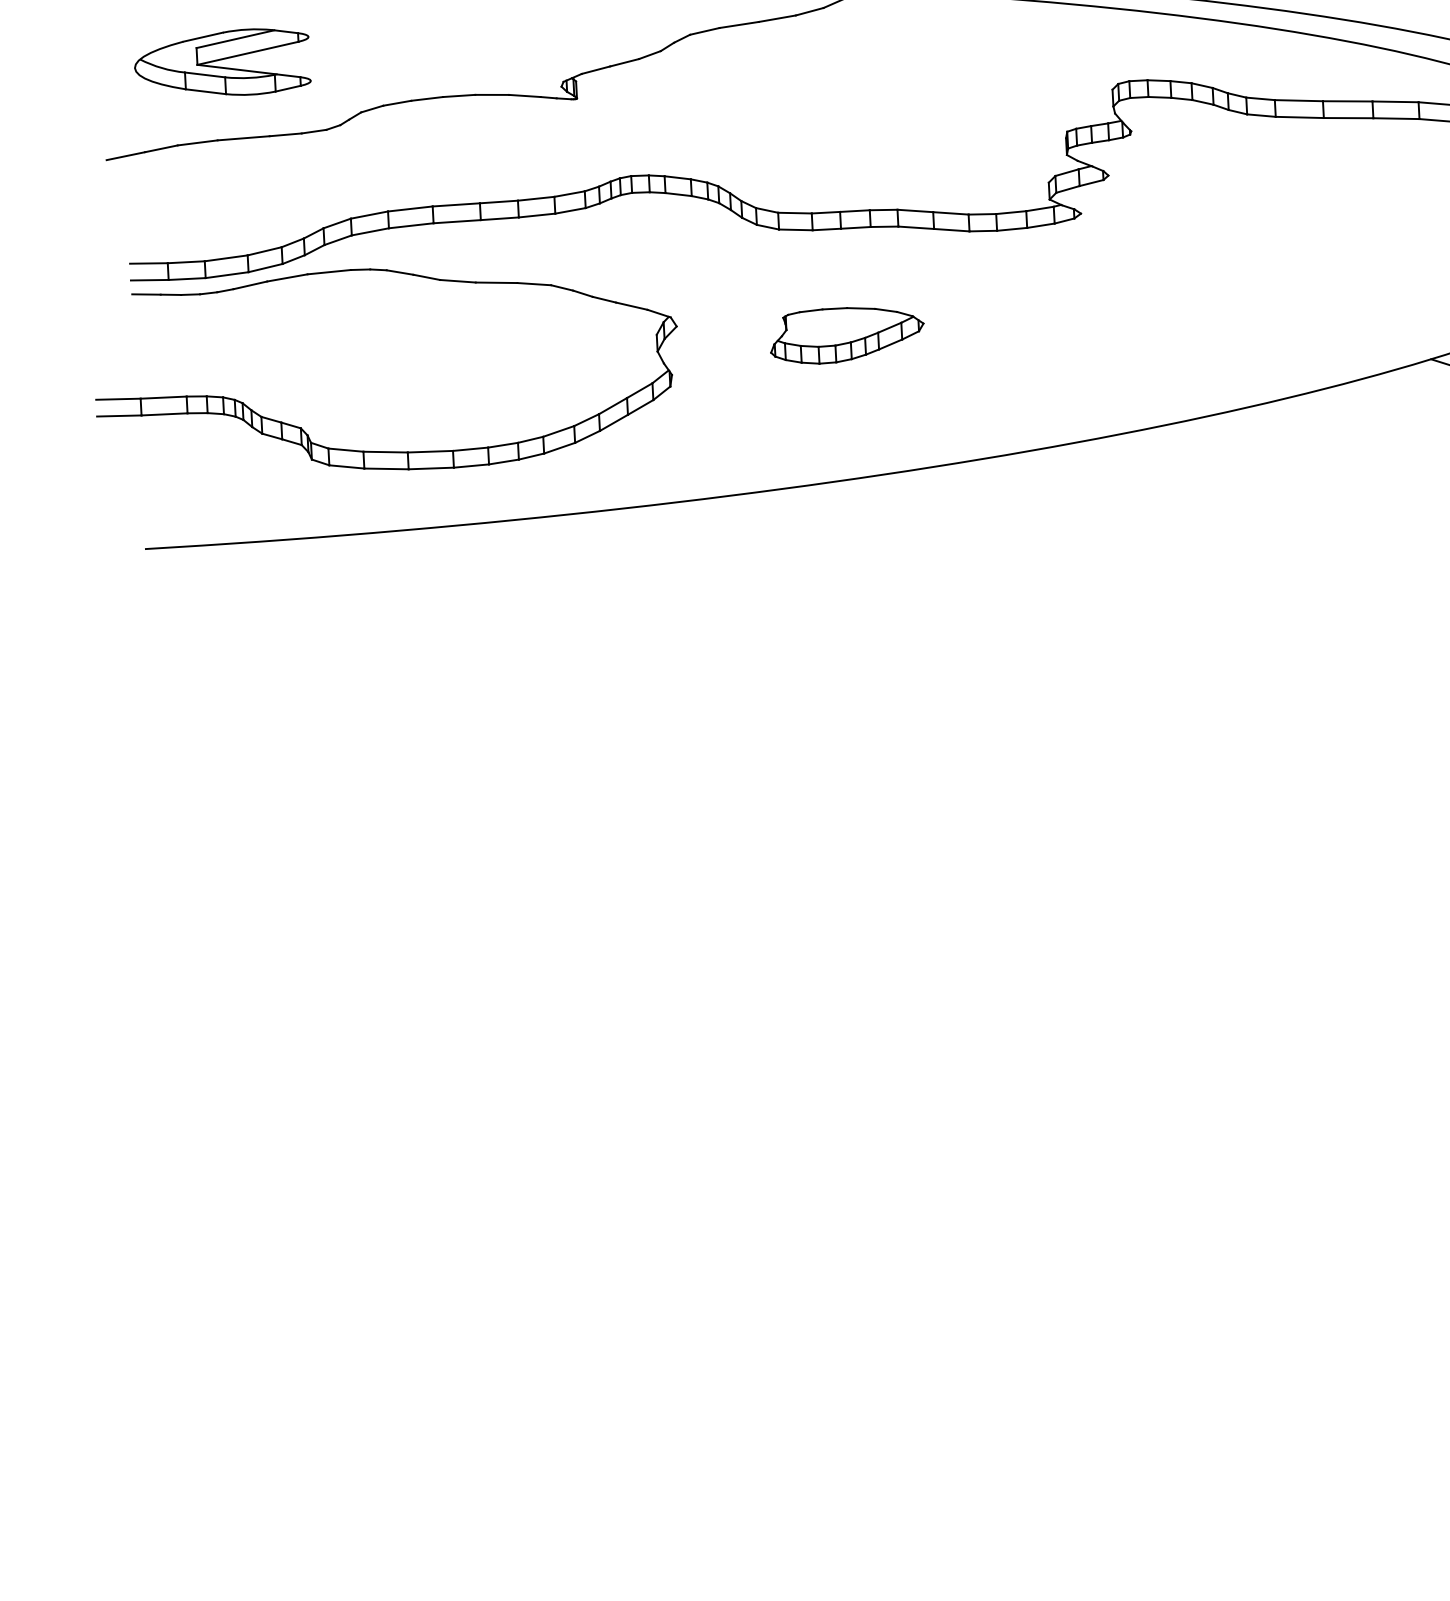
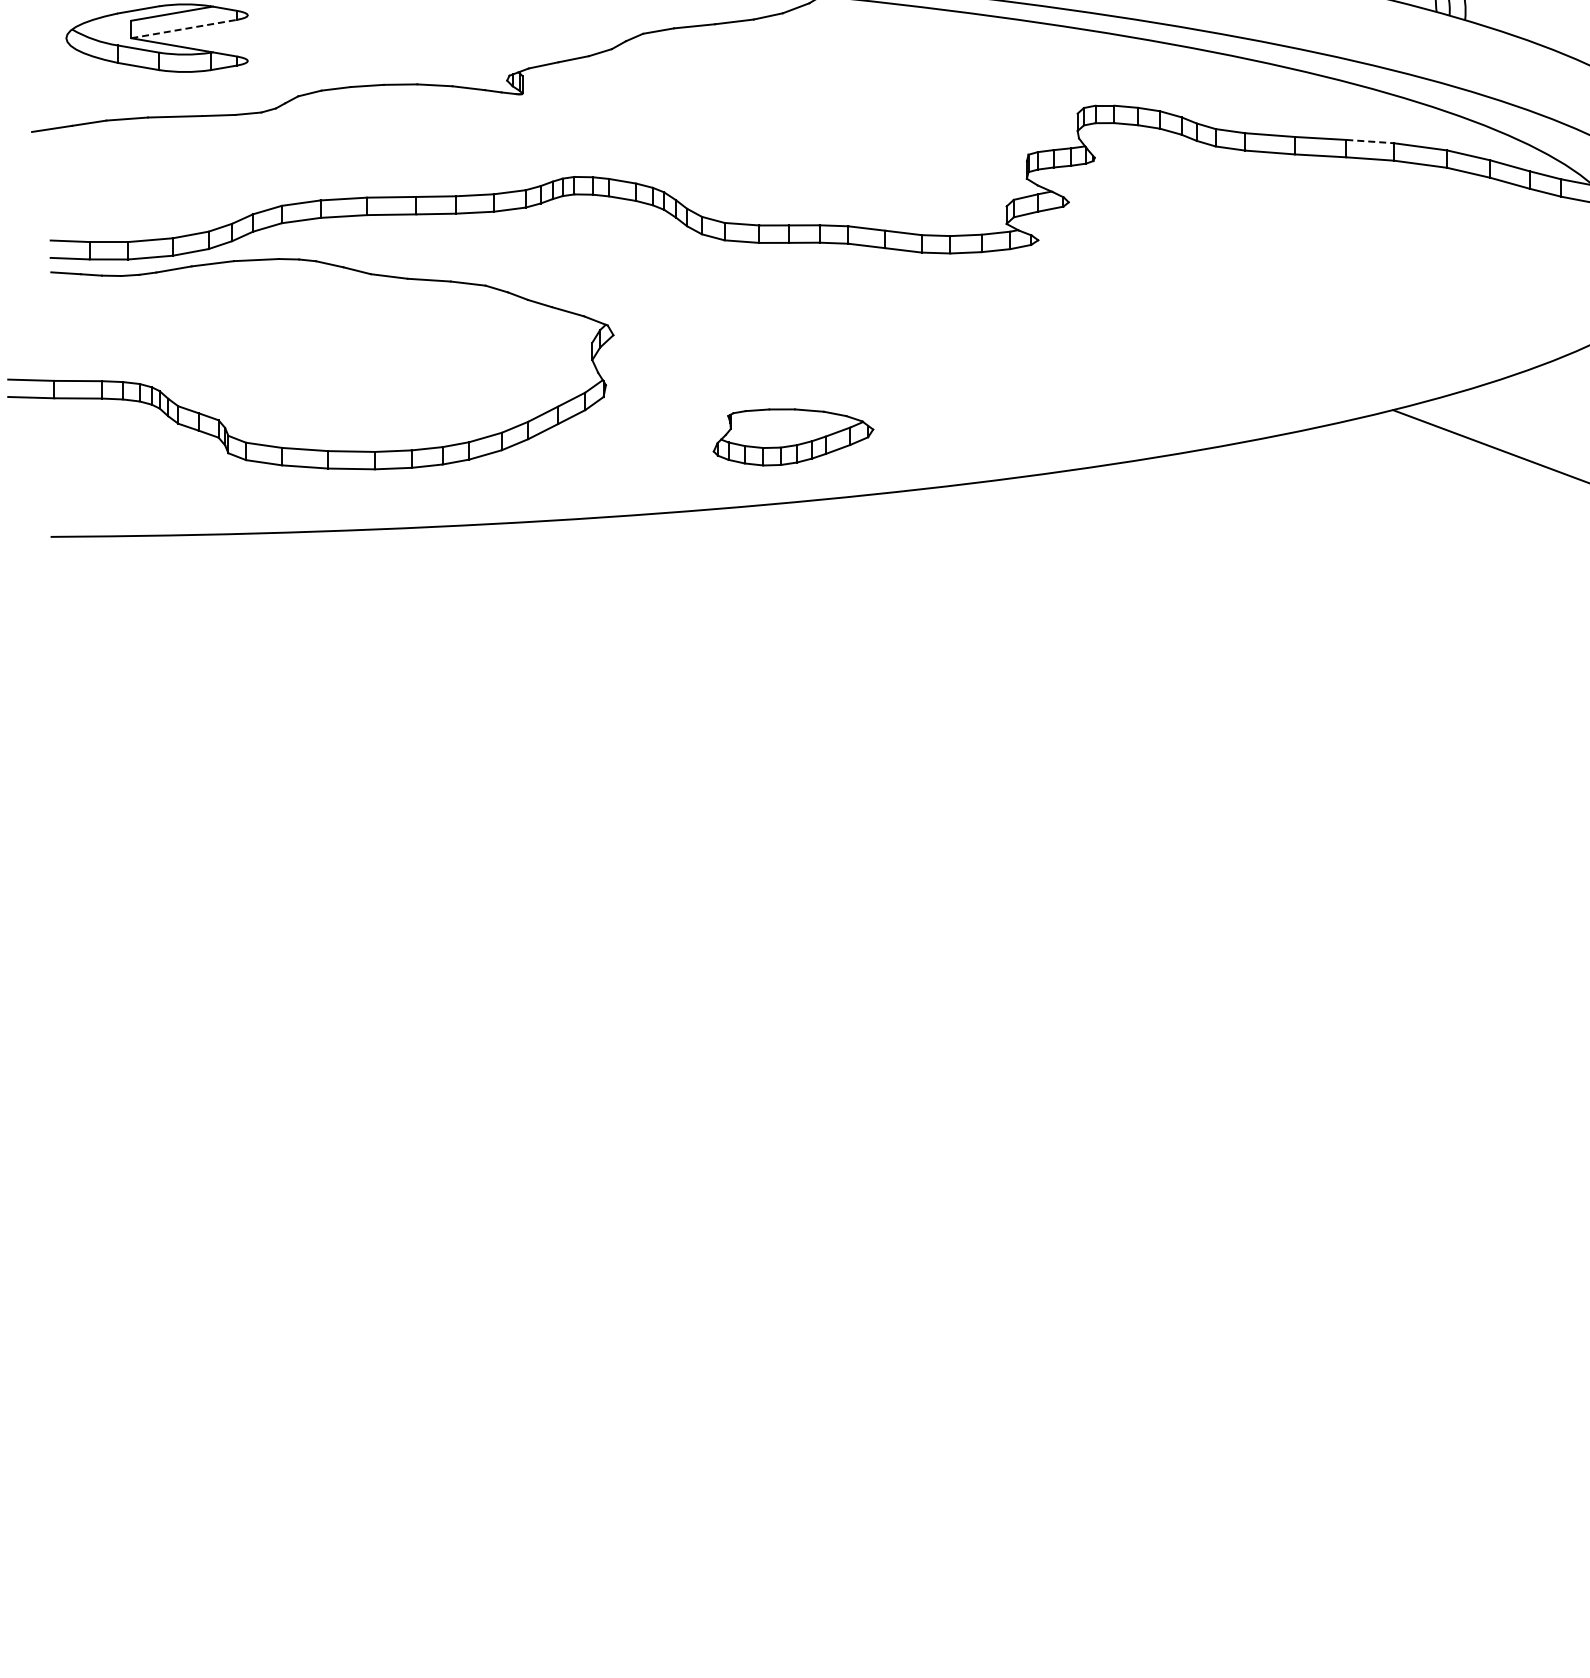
line: (248, 53) -> (184, 29), solid -> dashed
line: (1395, 101) -> (1370, 141), solid -> dashed
part: (847, 335) -> (793, 437), moved

